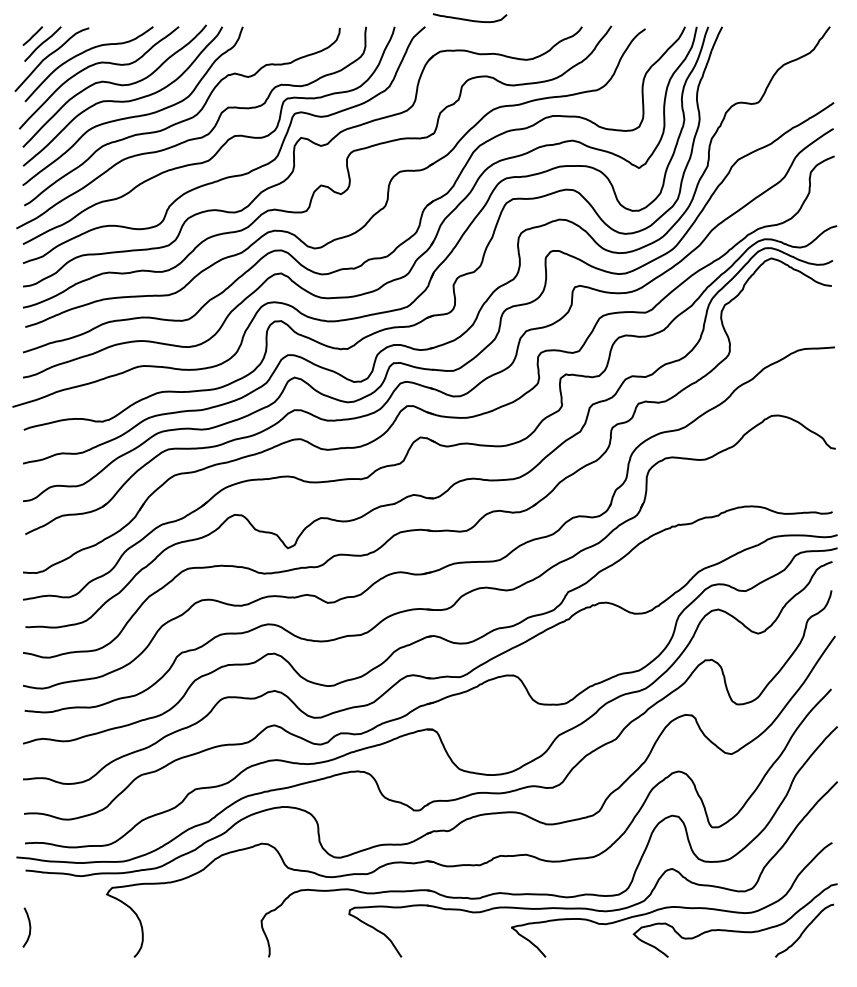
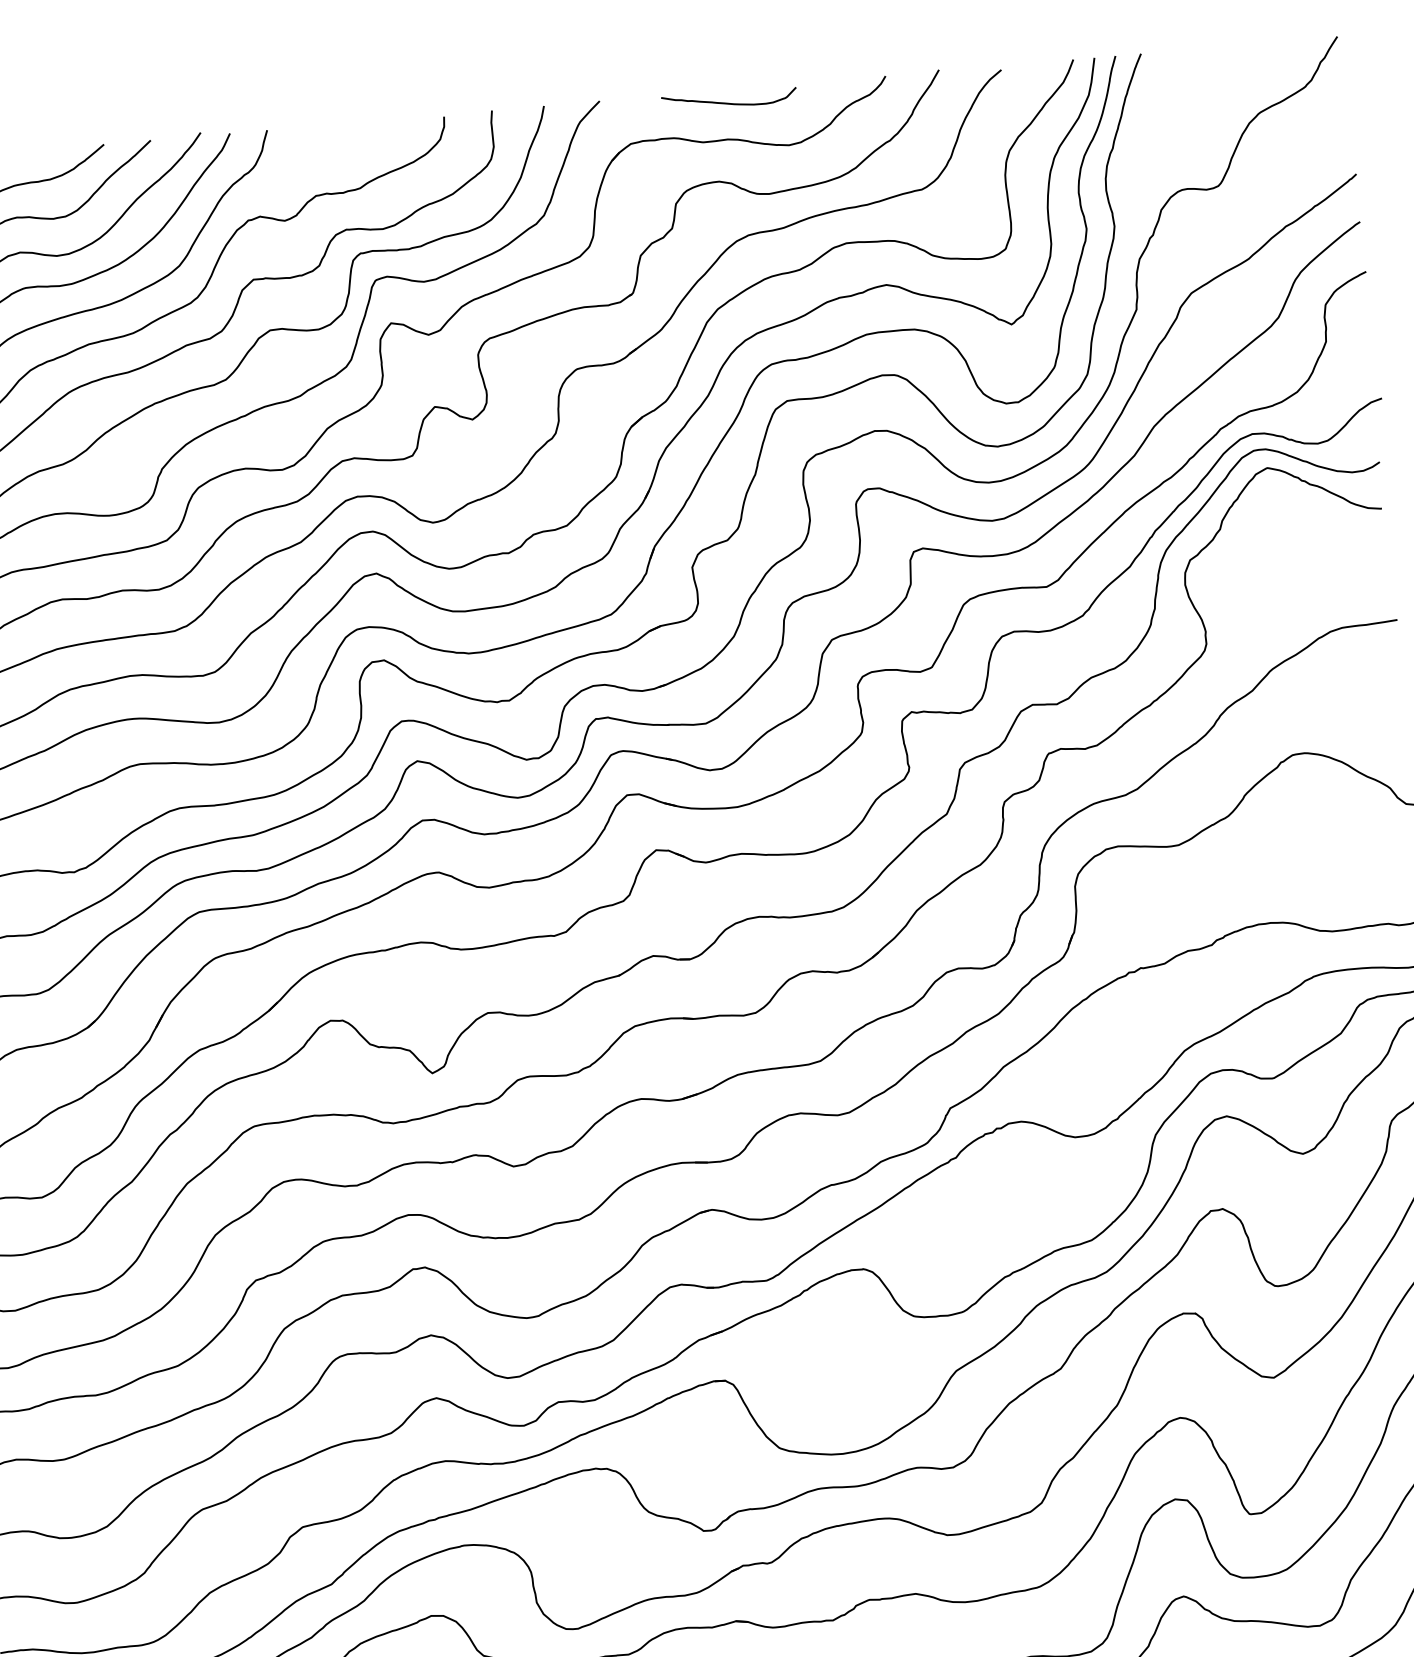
curve: (469, 19) -> (728, 102), moved

